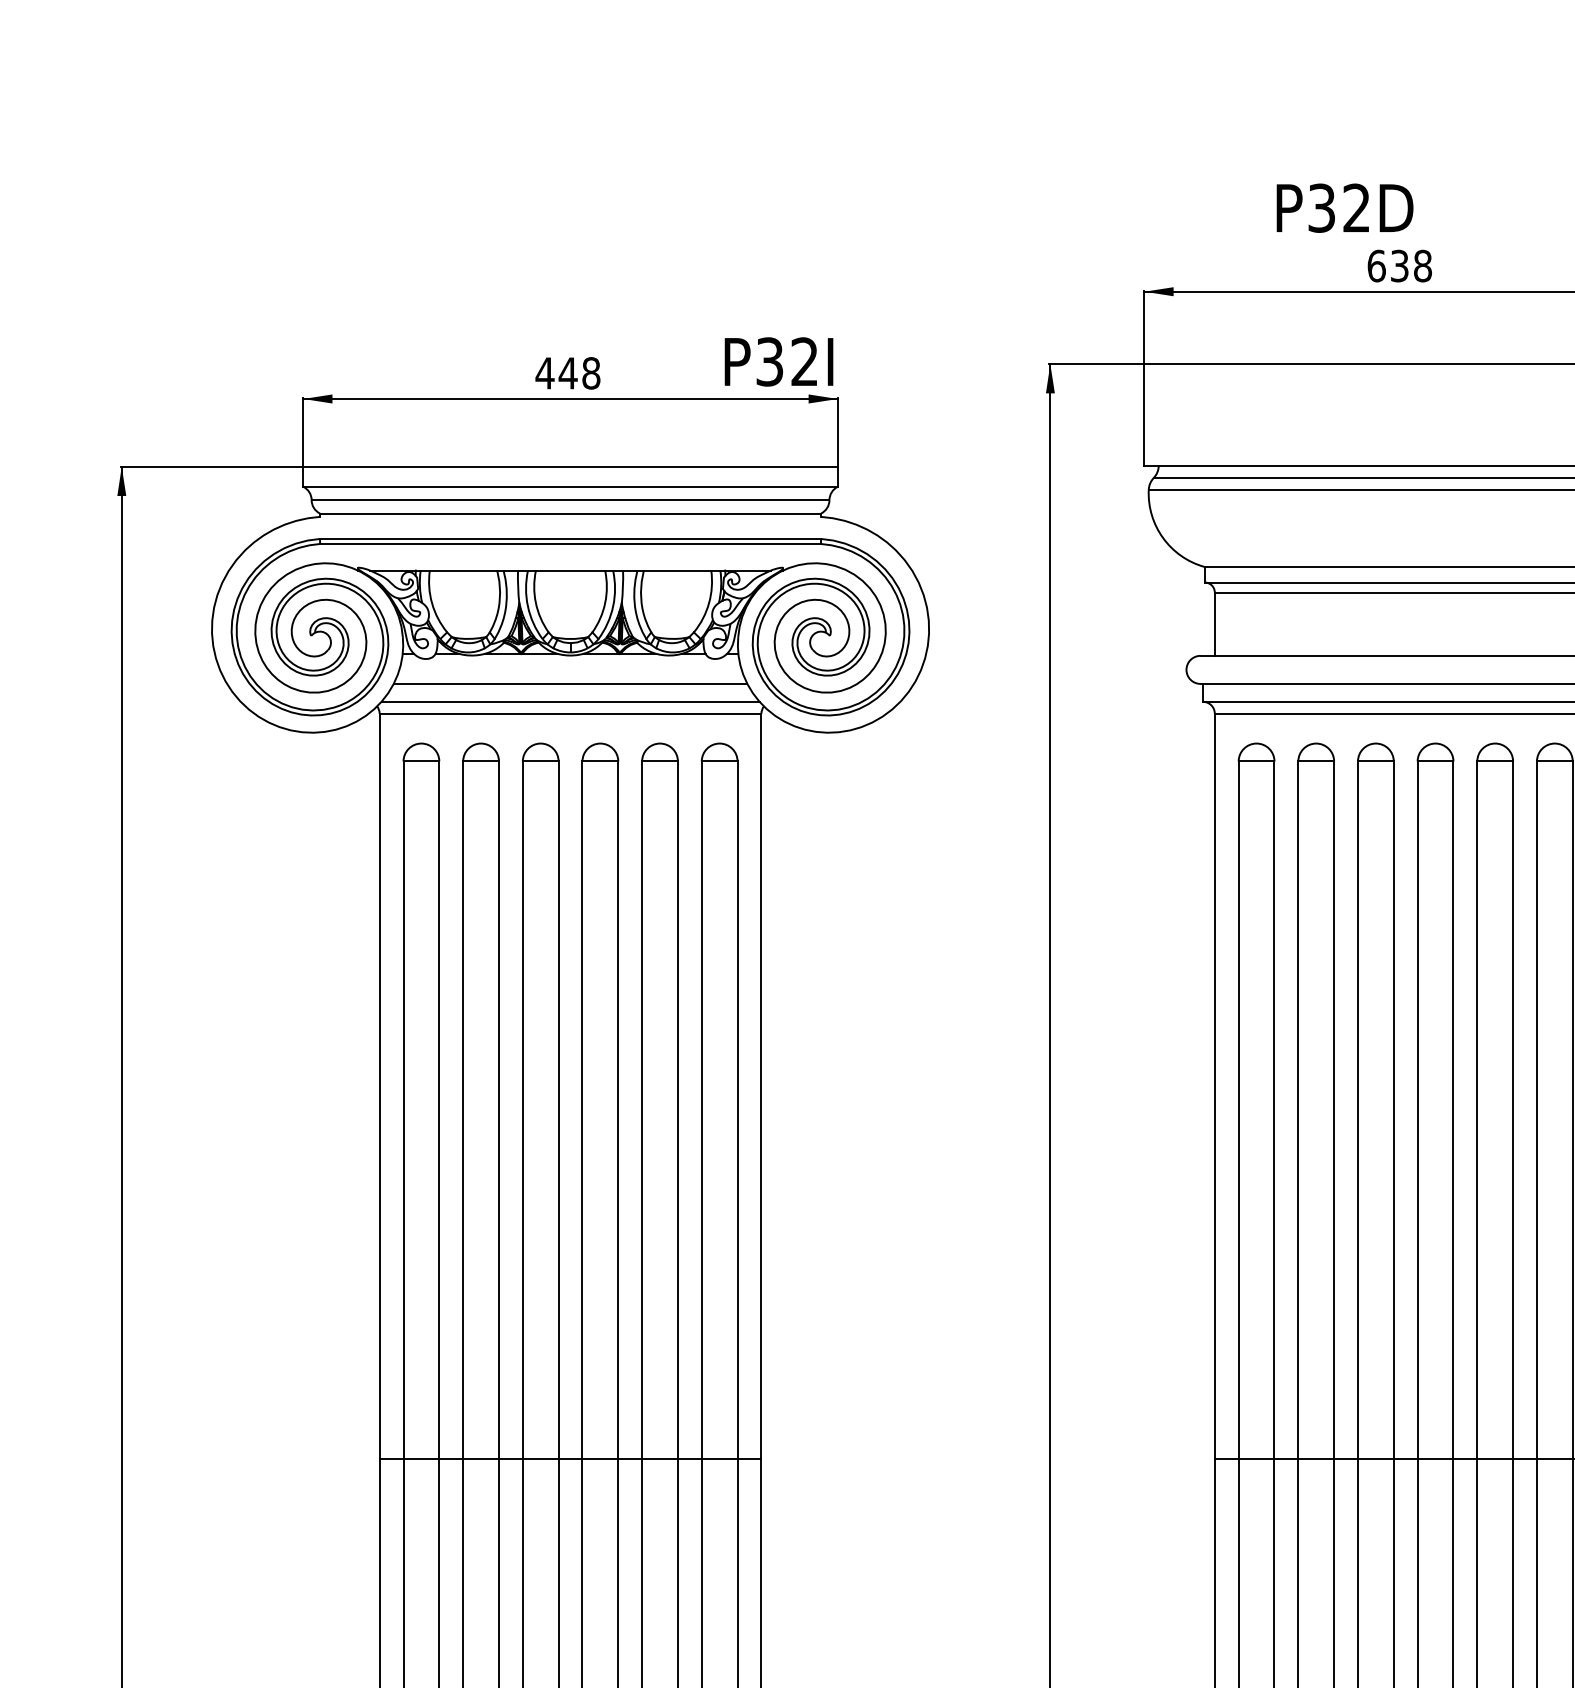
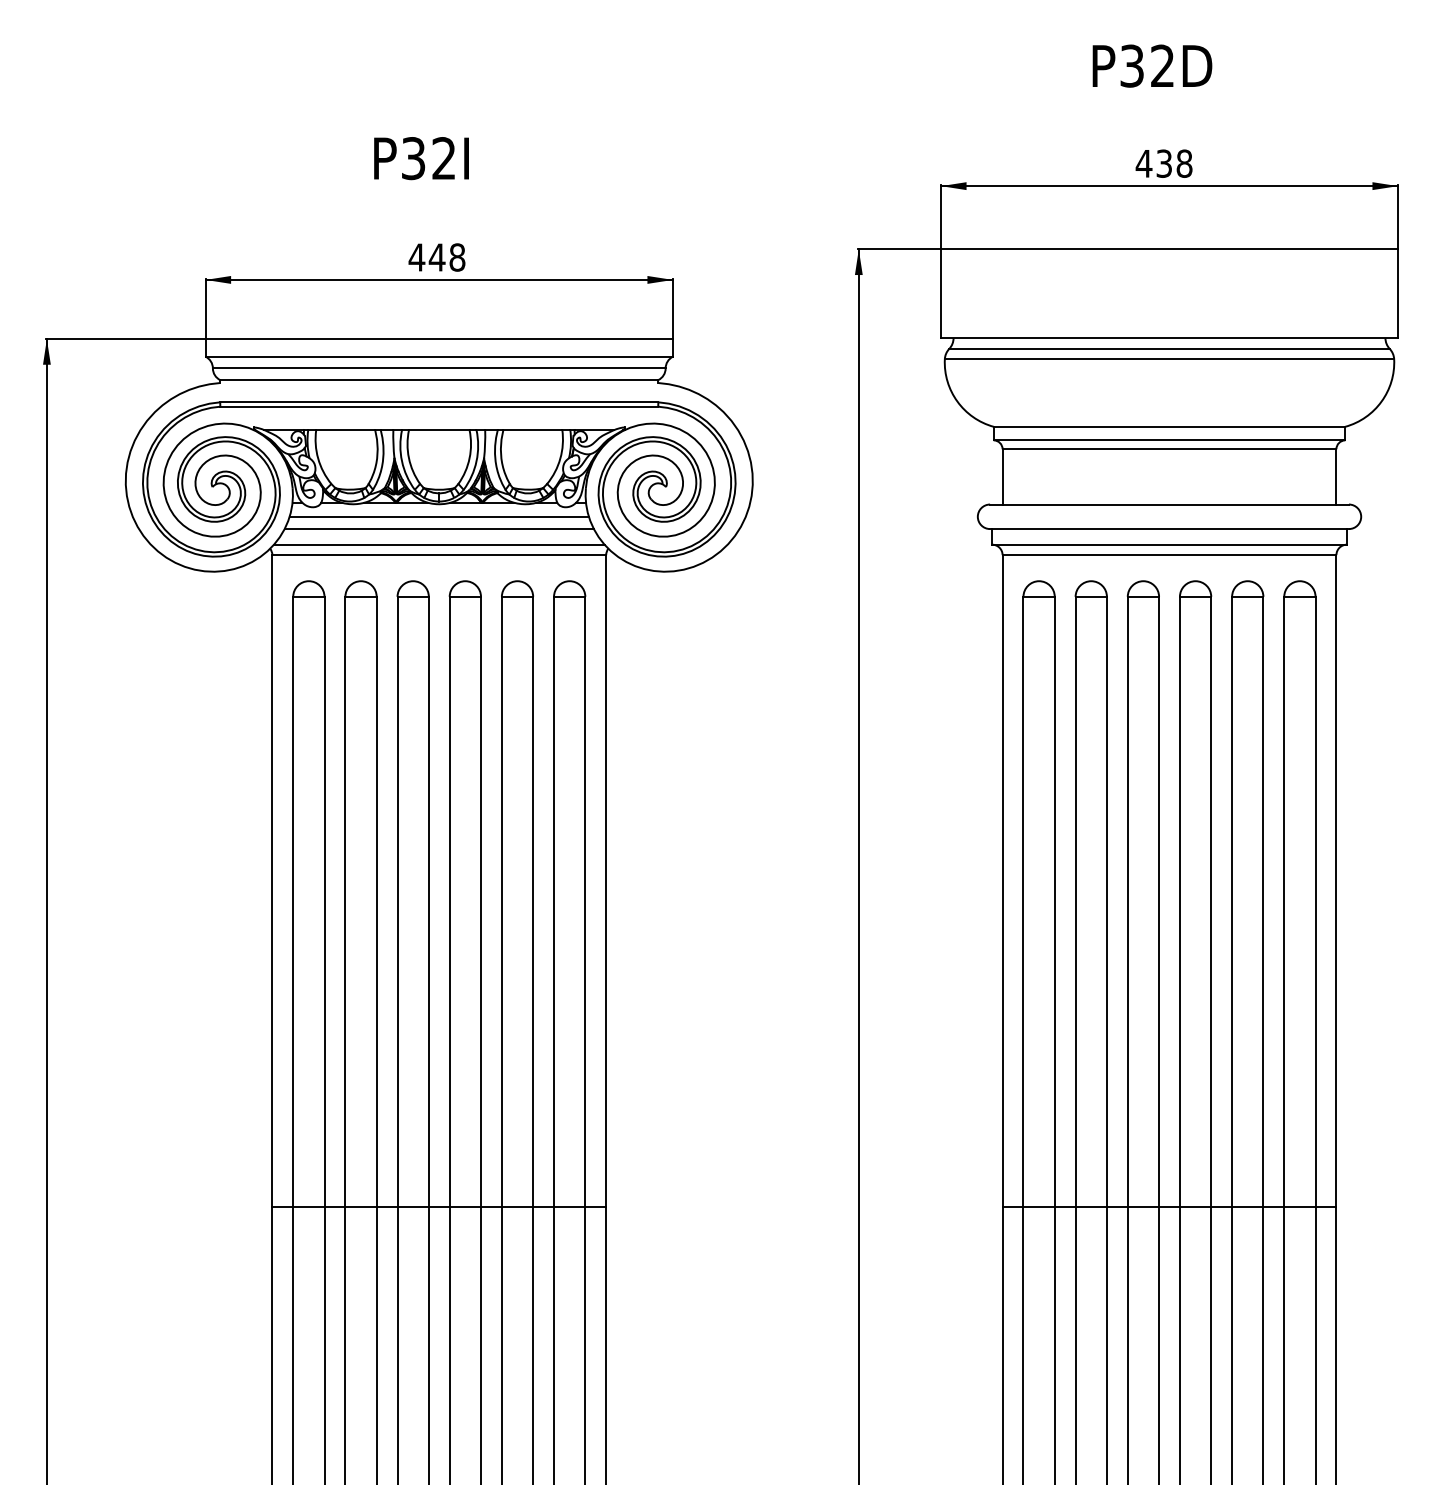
text: (1345, 207) -> (1152, 65), moved
text: (1375, 265) -> (1143, 163), 638 -> 438
text: (778, 361) -> (421, 158), moved
line: (570, 670) -> (439, 517), added

